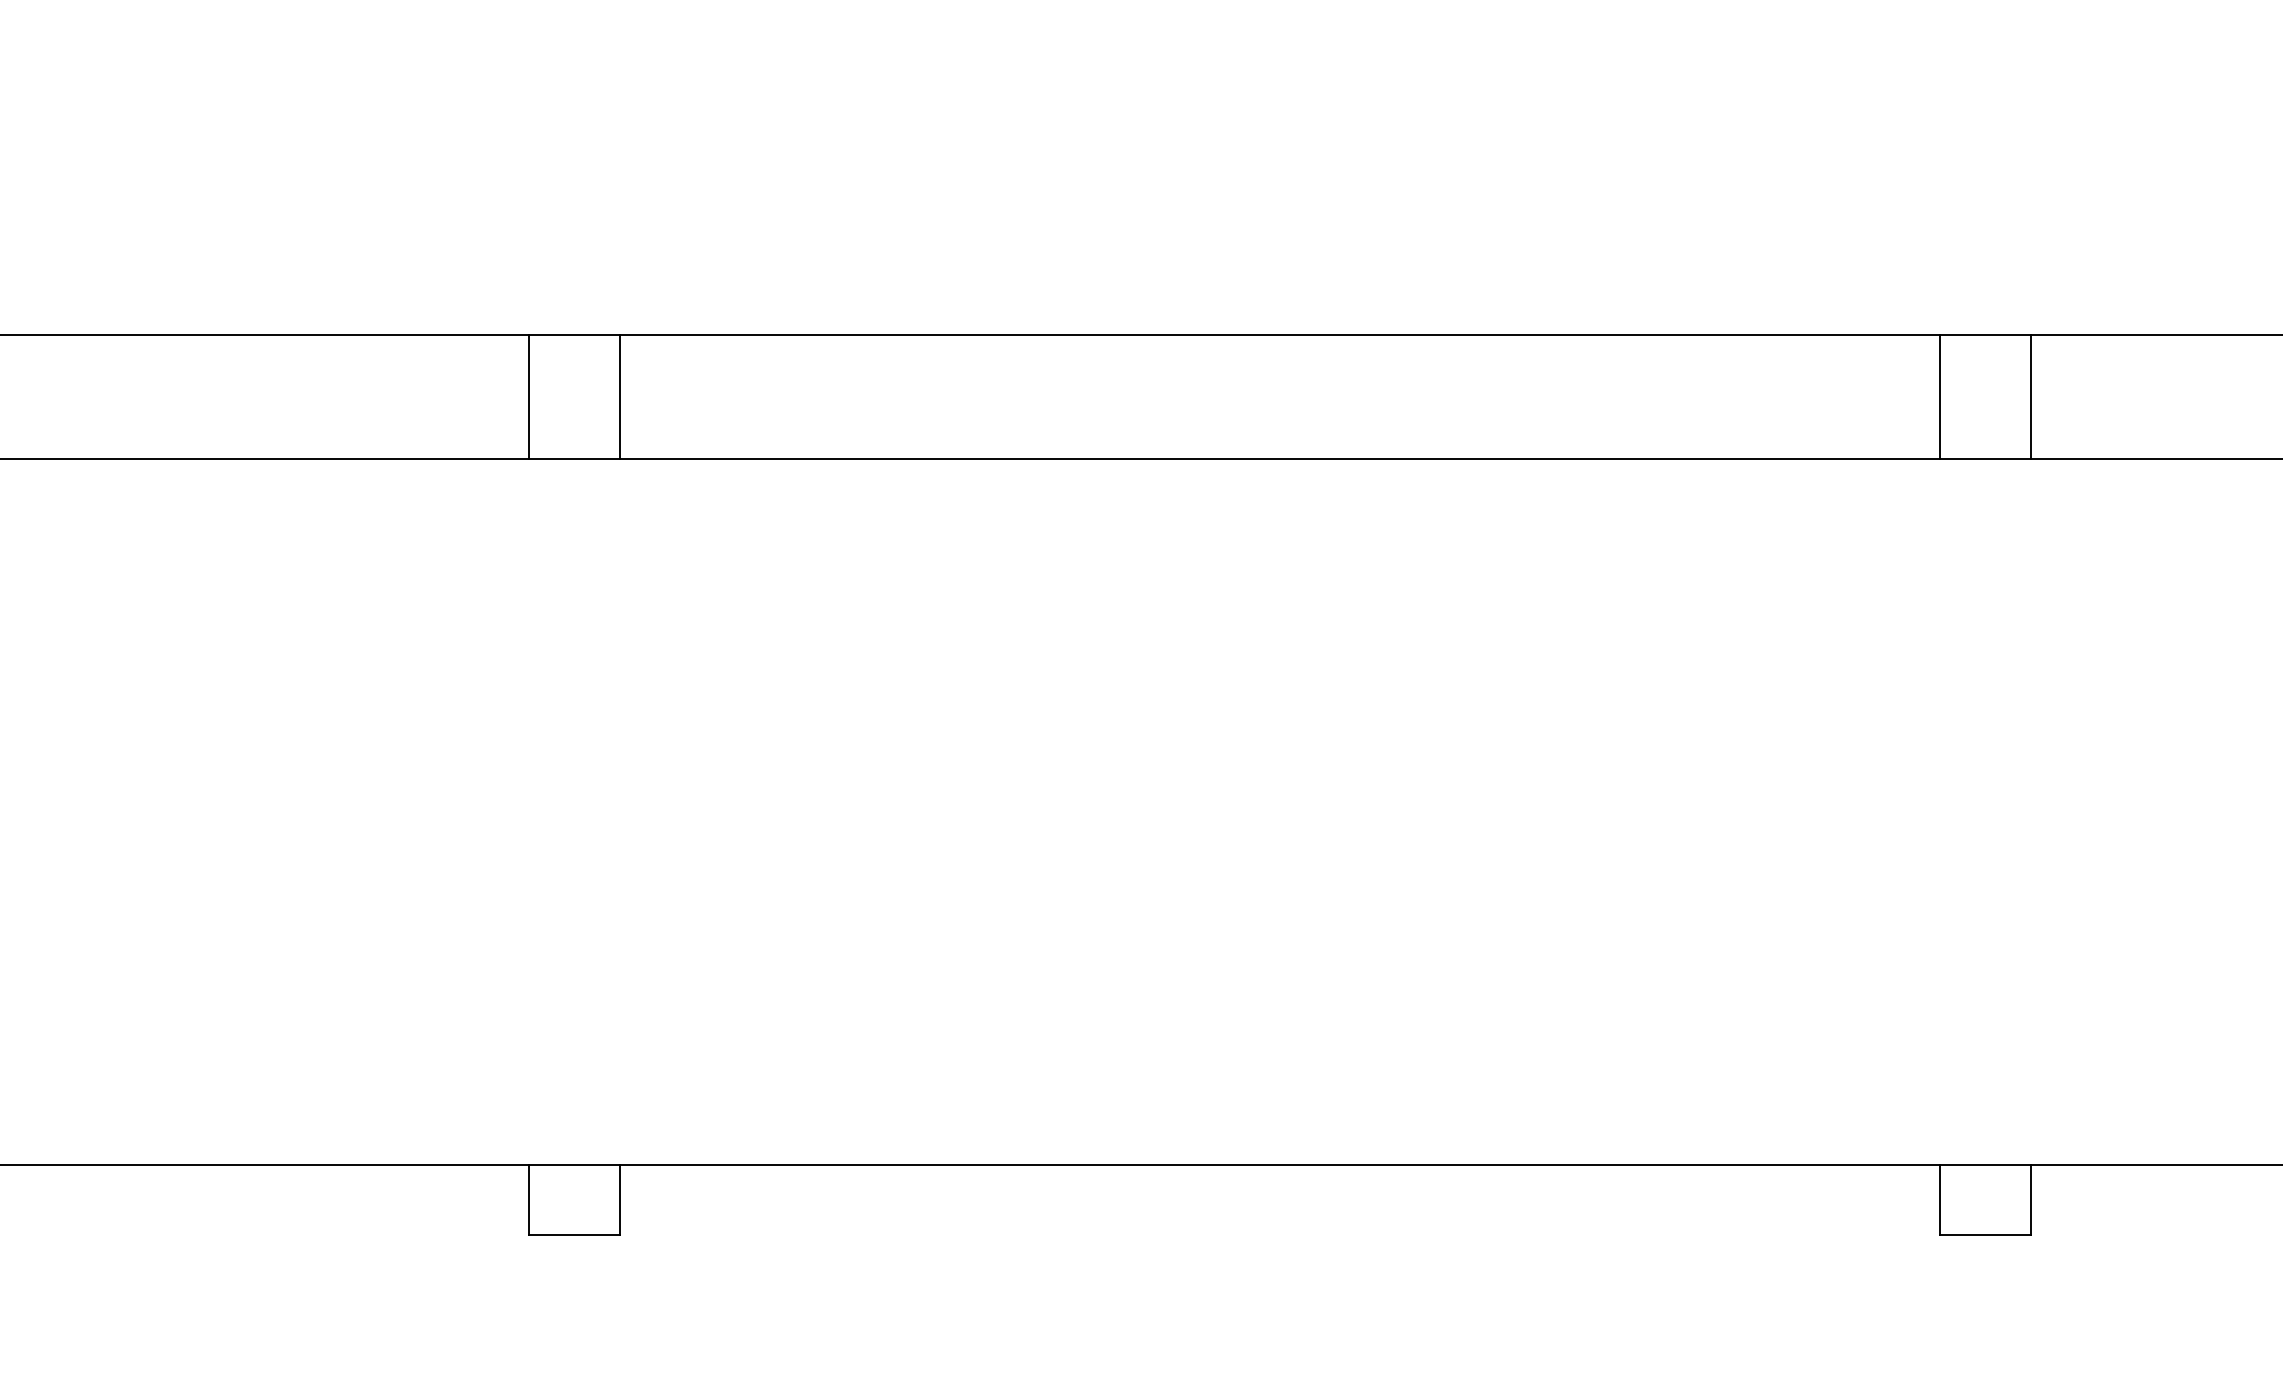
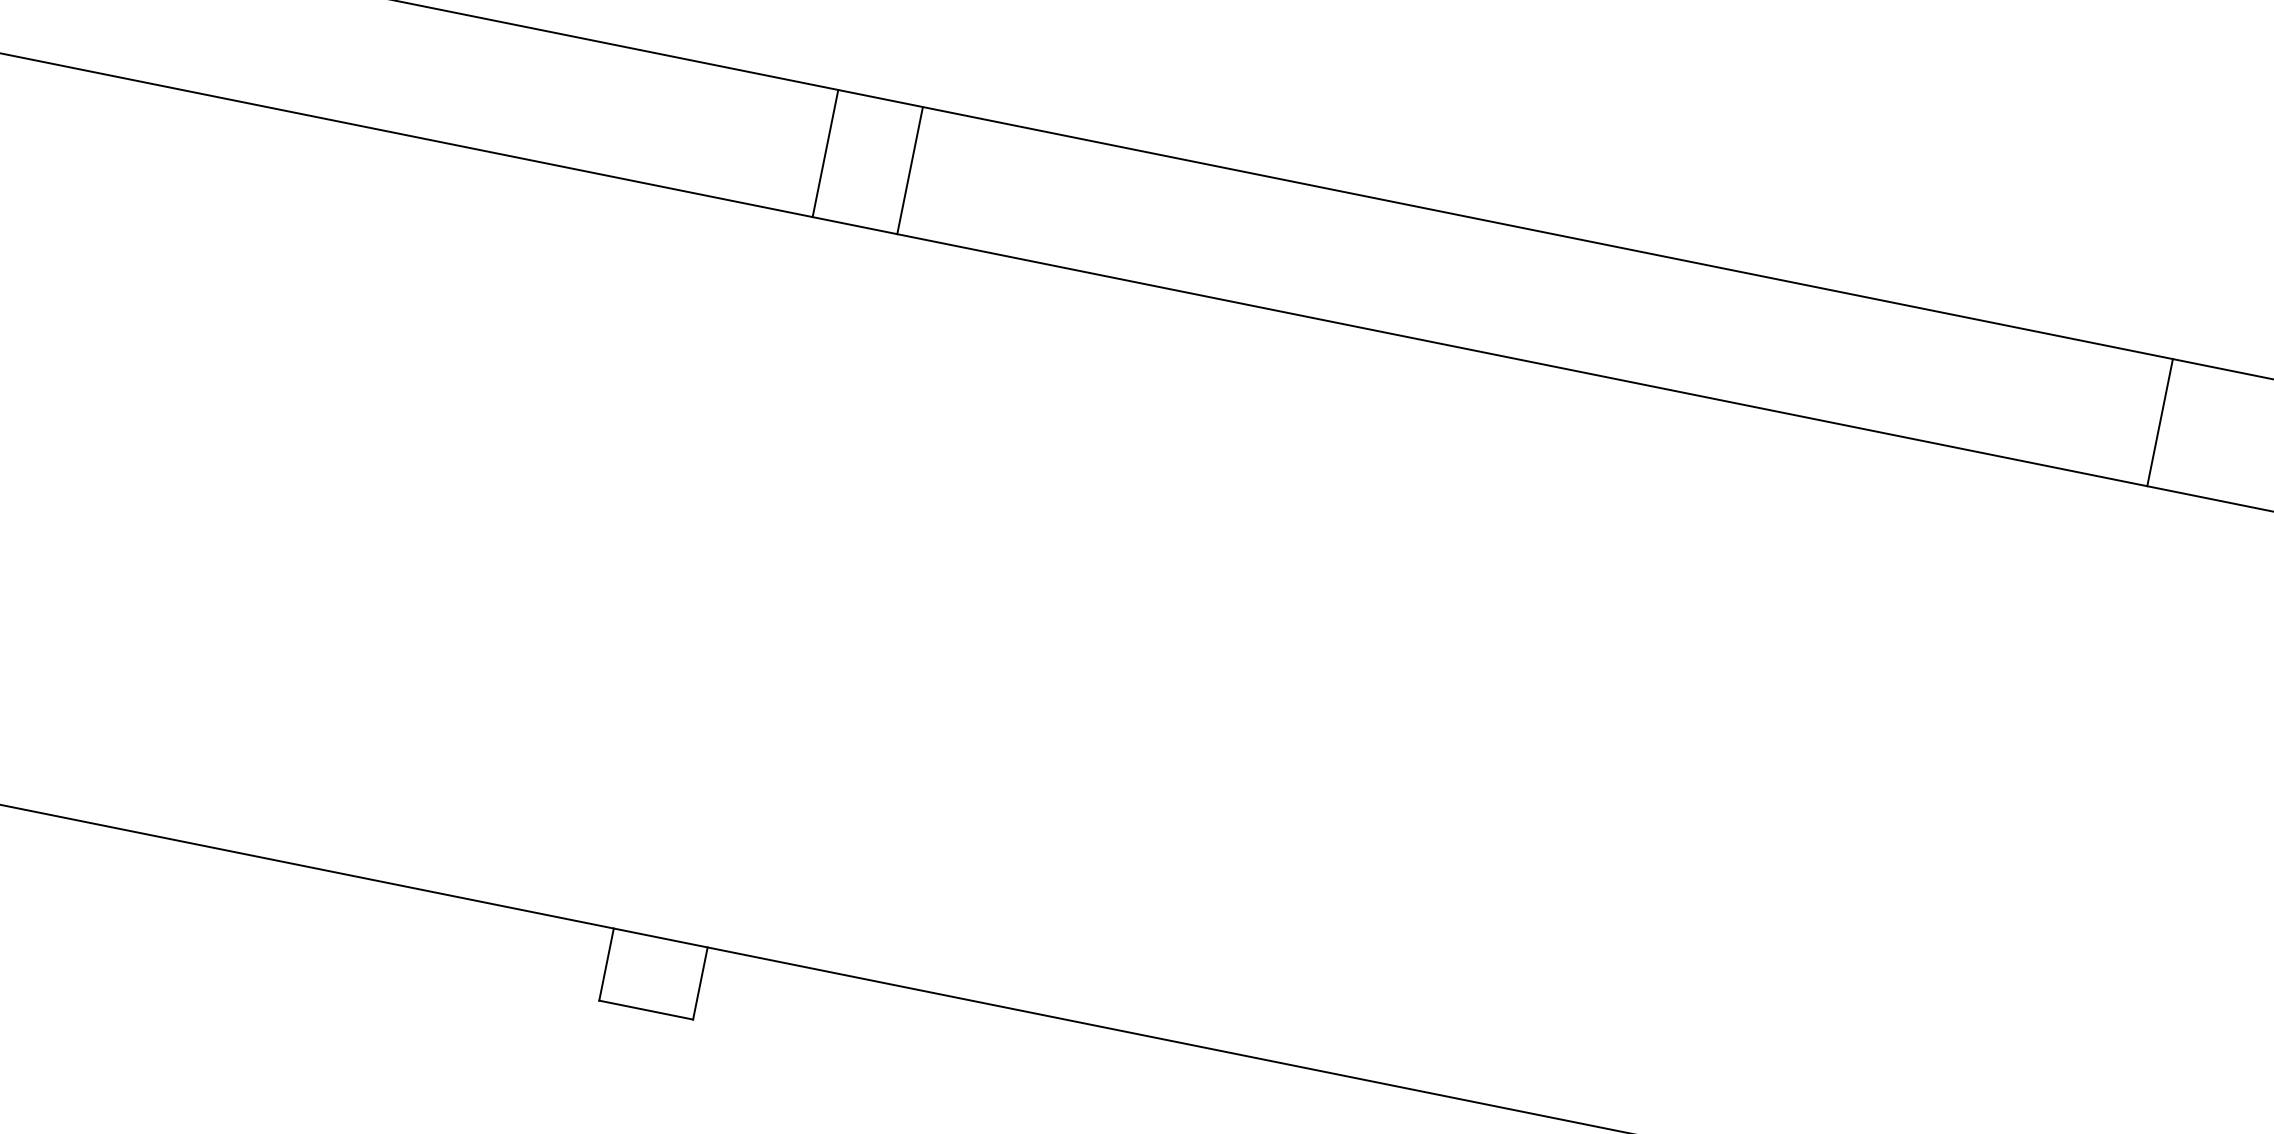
line: (528, 397) -> (825, 153), moved
line: (620, 397) -> (910, 170), moved
line: (1939, 397) -> (2160, 422), moved

